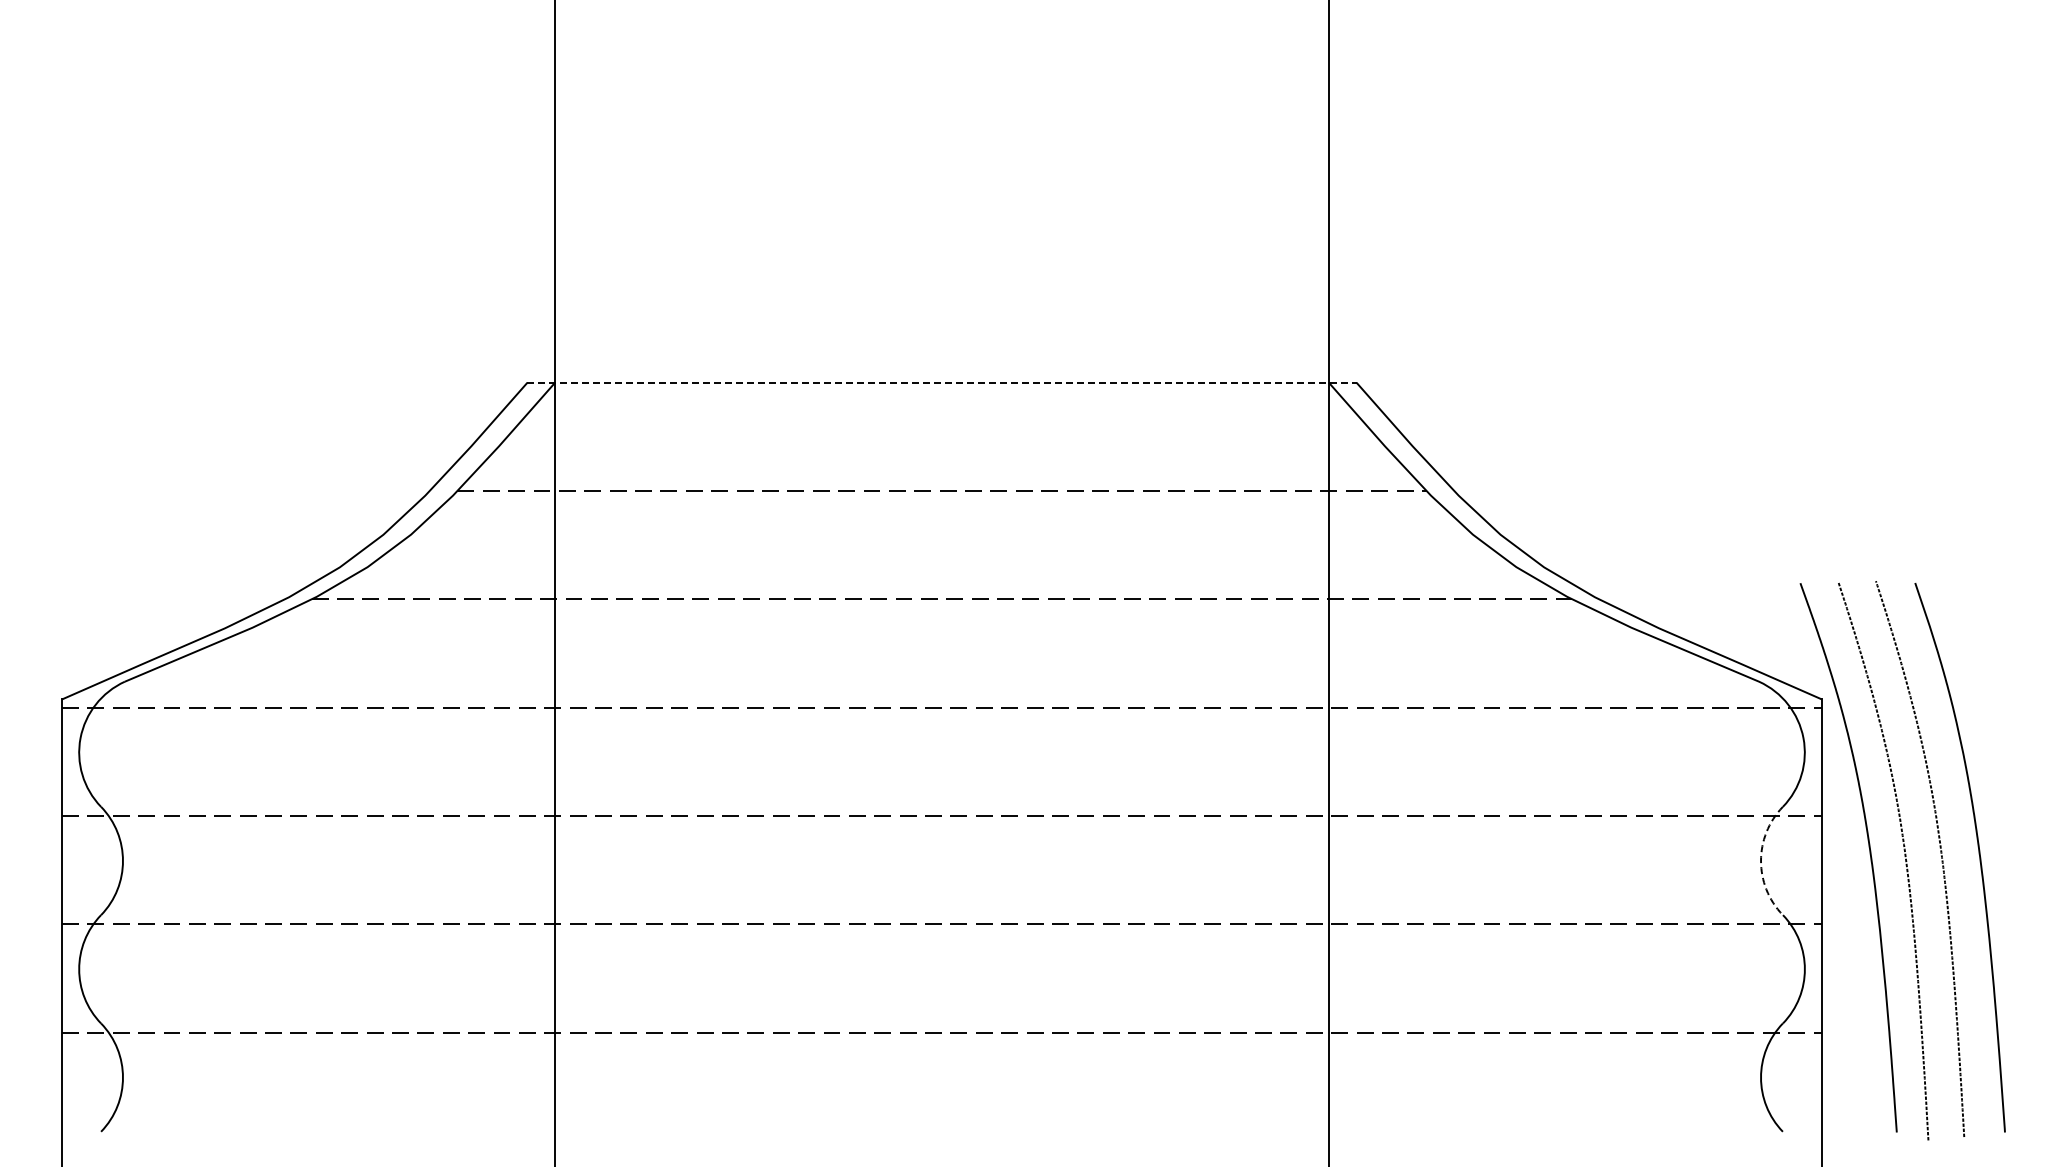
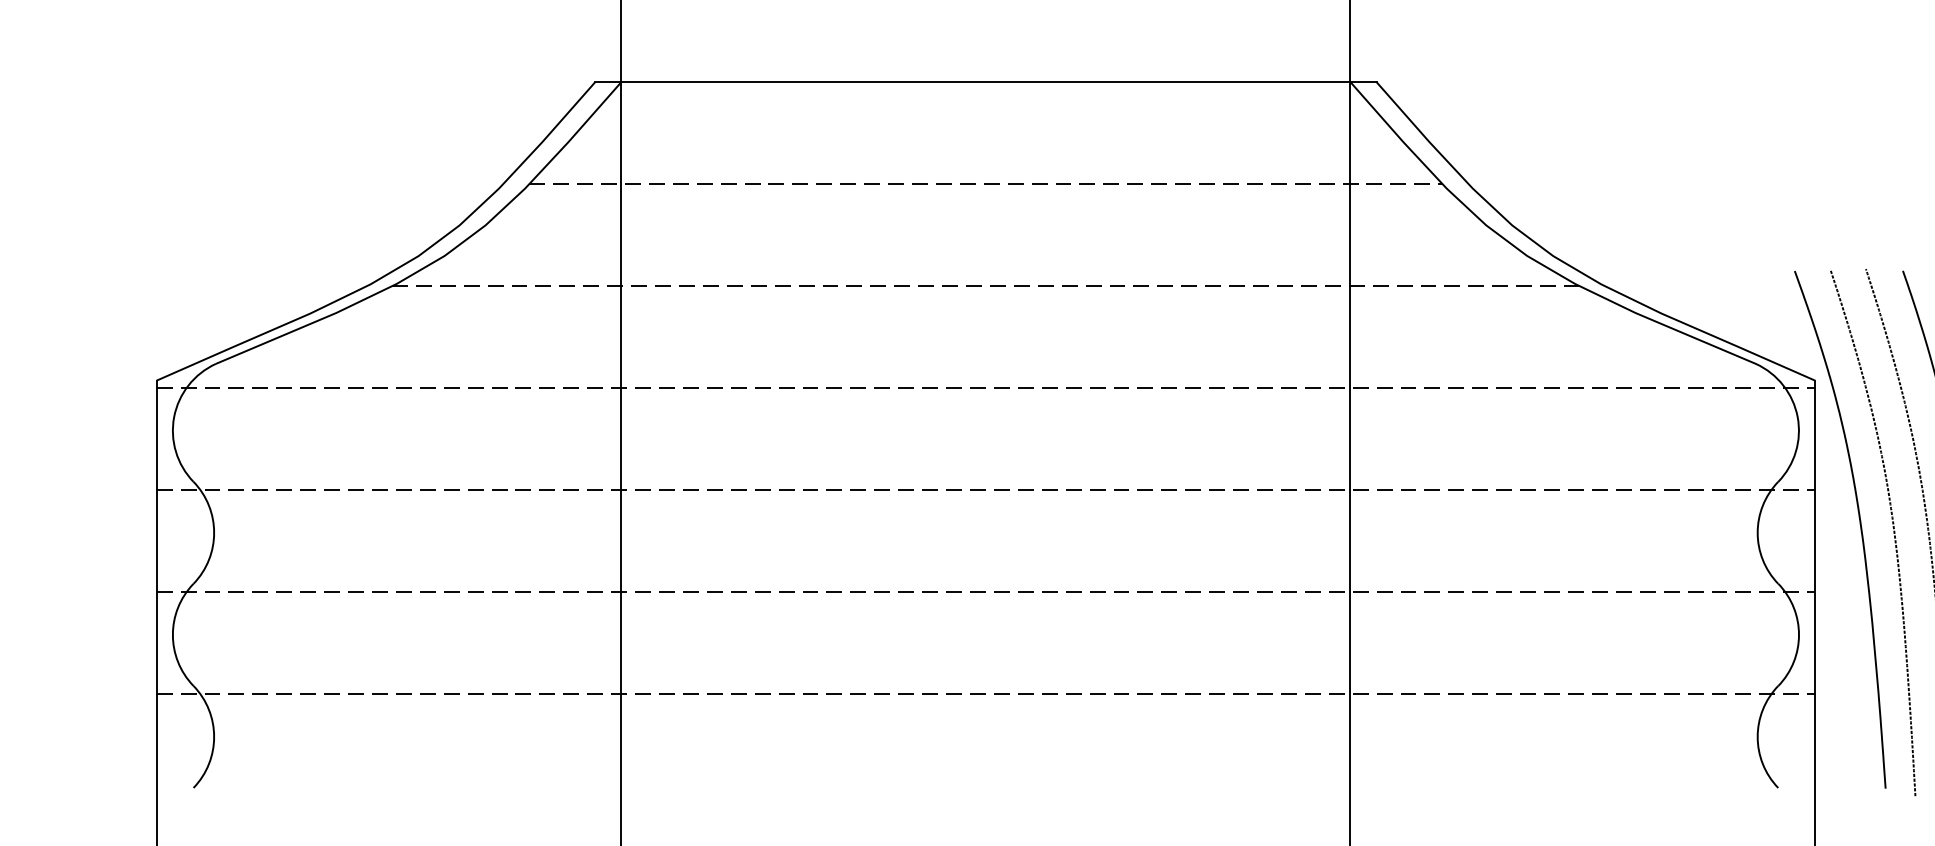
line: (942, 382) -> (986, 81), dashed -> solid
arc: (1761, 861) -> (1758, 533), dashed -> solid

